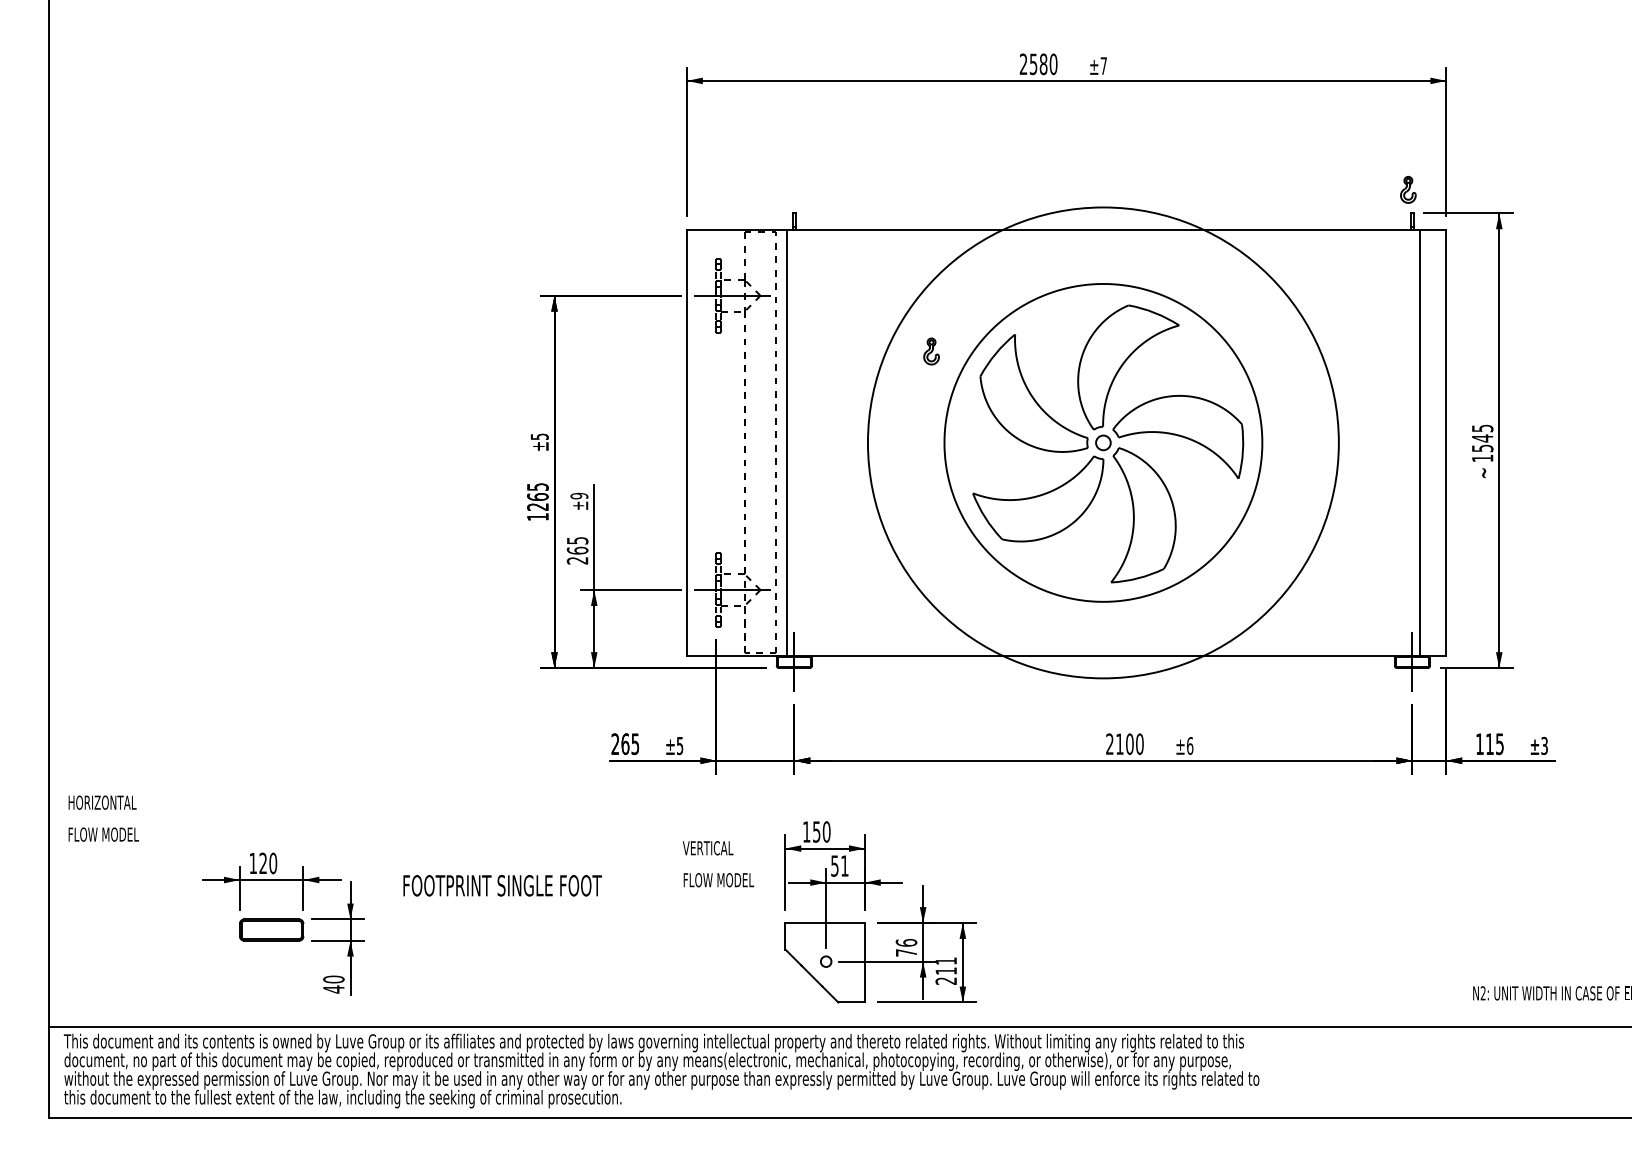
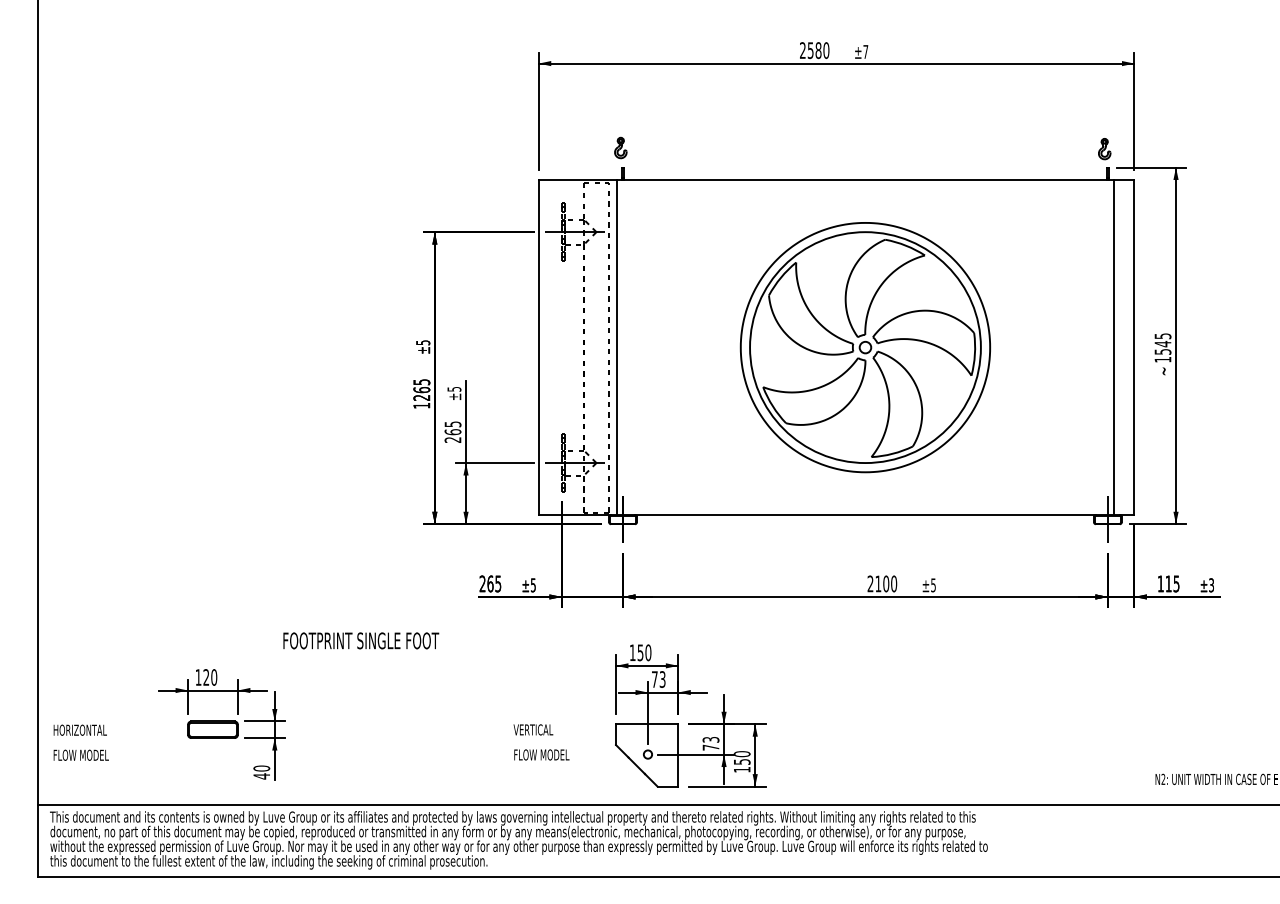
part: (931, 351) -> (620, 148), moved
circle: (1103, 442) -> (865, 347), size x0.62
text: (579, 495) -> (454, 388), ±9 -> ±5
text: (1190, 745) -> (933, 584), ±6 -> ±5
text: (103, 818) -> (81, 742), moved
text: (718, 864) -> (541, 742), moved
text: (839, 865) -> (658, 679), 51 -> 73
text: (502, 885) -> (361, 640), moved
text: (906, 942) -> (710, 739), 76 -> 73
text: (946, 970) -> (742, 761), 211 -> 150

